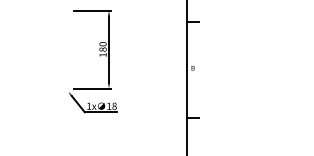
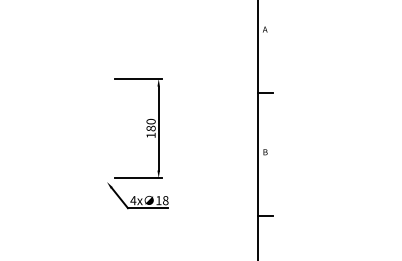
text: (89, 106) -> (133, 200), 1x -> 4x

